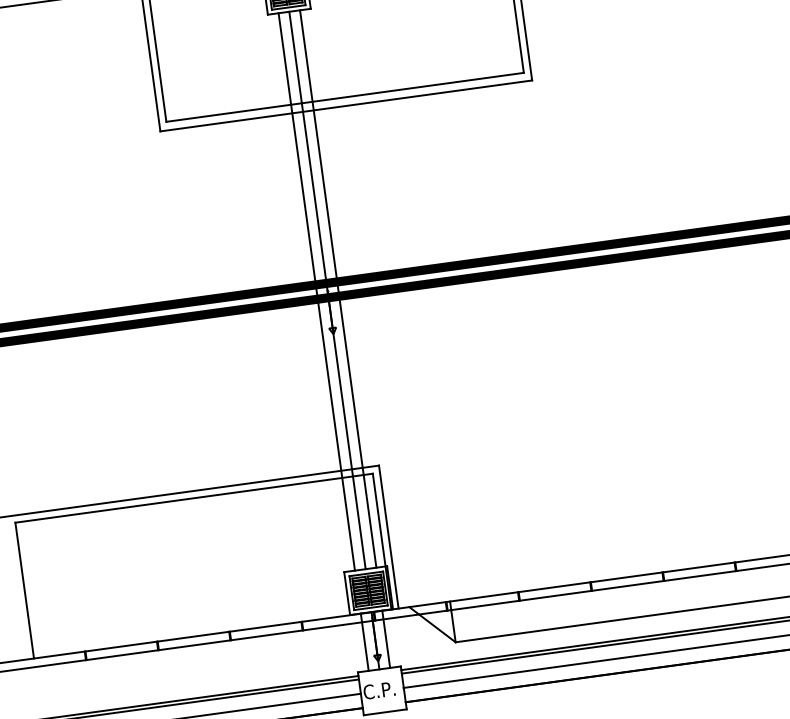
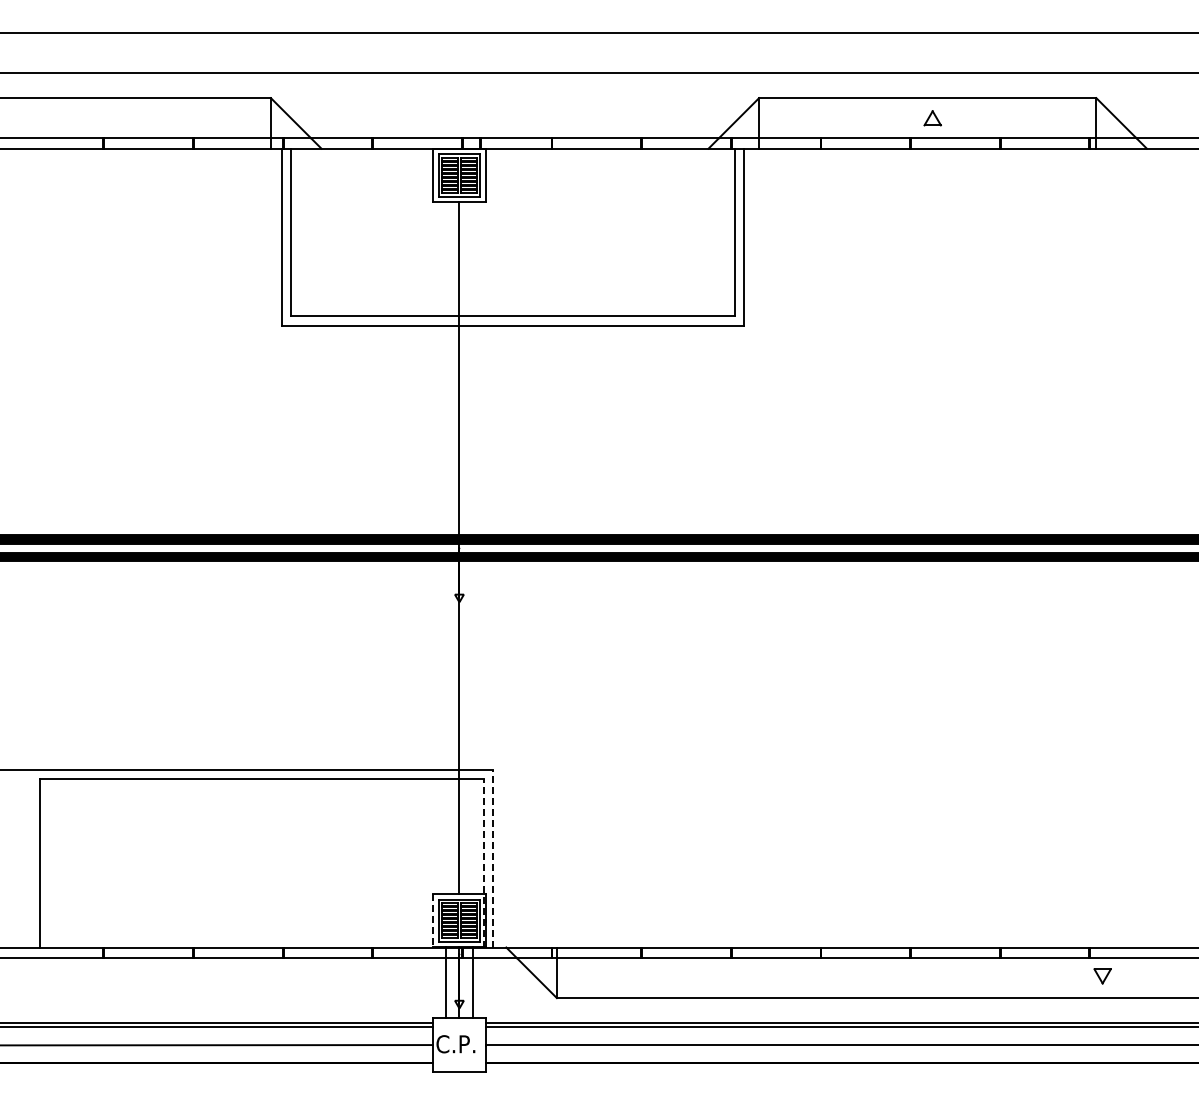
line: (337, 288) -> (472, 547), removed
line: (317, 291) -> (446, 547), removed
line: (389, 536) -> (493, 858), solid -> dashed
line: (382, 541) -> (484, 862), solid -> dashed
line: (346, 593) -> (432, 920), solid -> dashed

